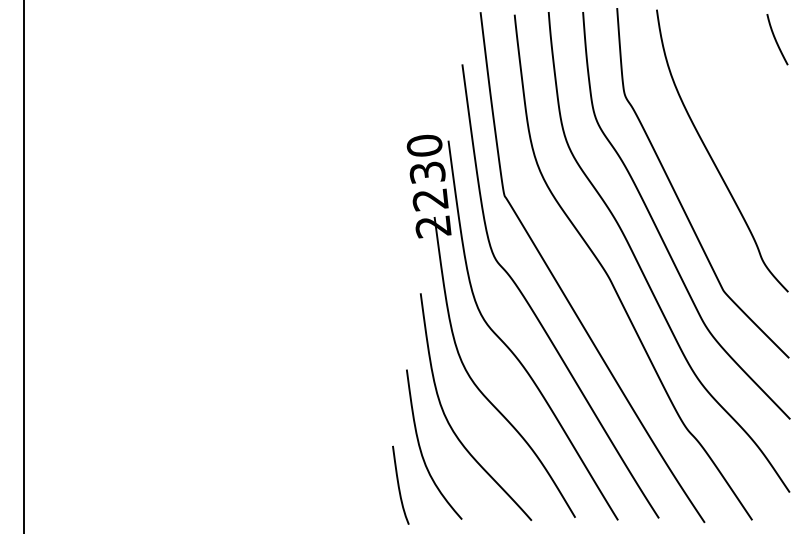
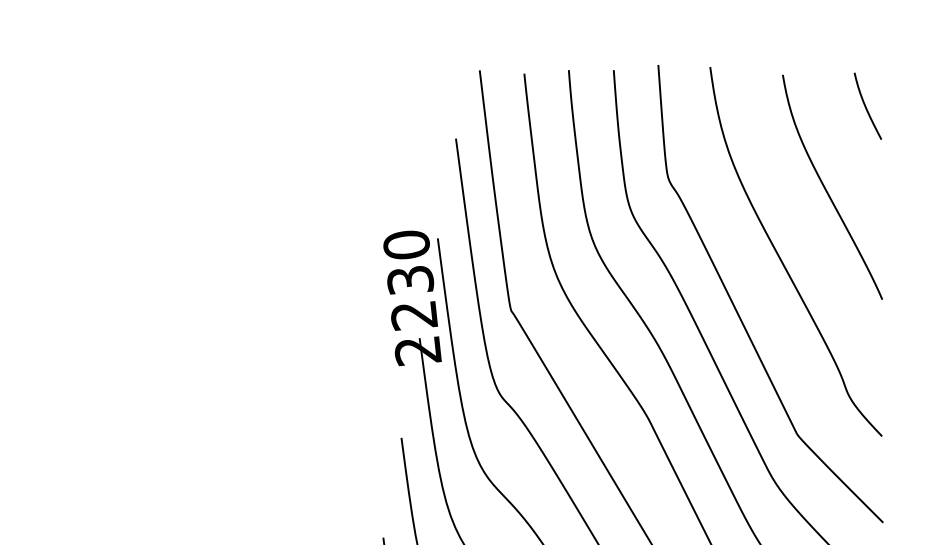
curve: (746, 103) -> (827, 189), added

